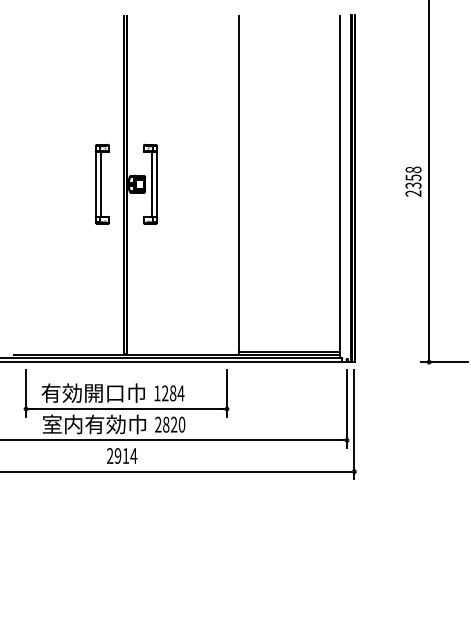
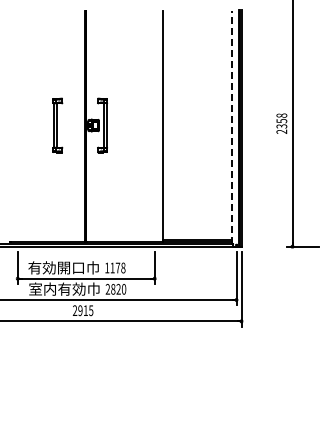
part: (101, 184) -> (57, 125), moved
line: (339, 187) -> (231, 127), solid -> dashed
text: (172, 392) -> (117, 267), 1284 -> 1178
text: (132, 455) -> (90, 310), 2914 -> 2915

